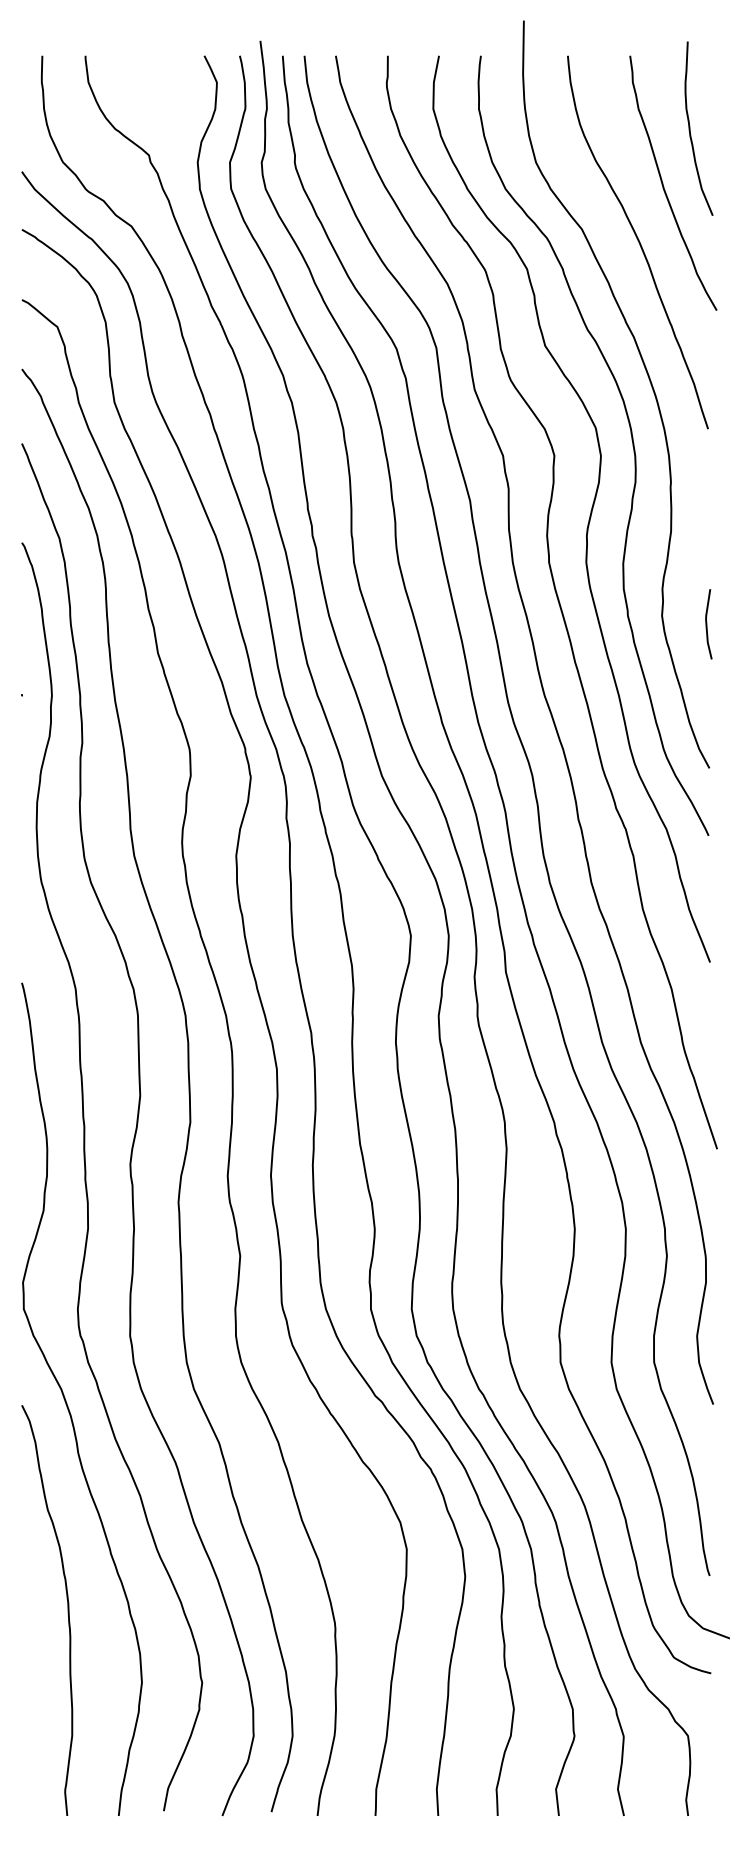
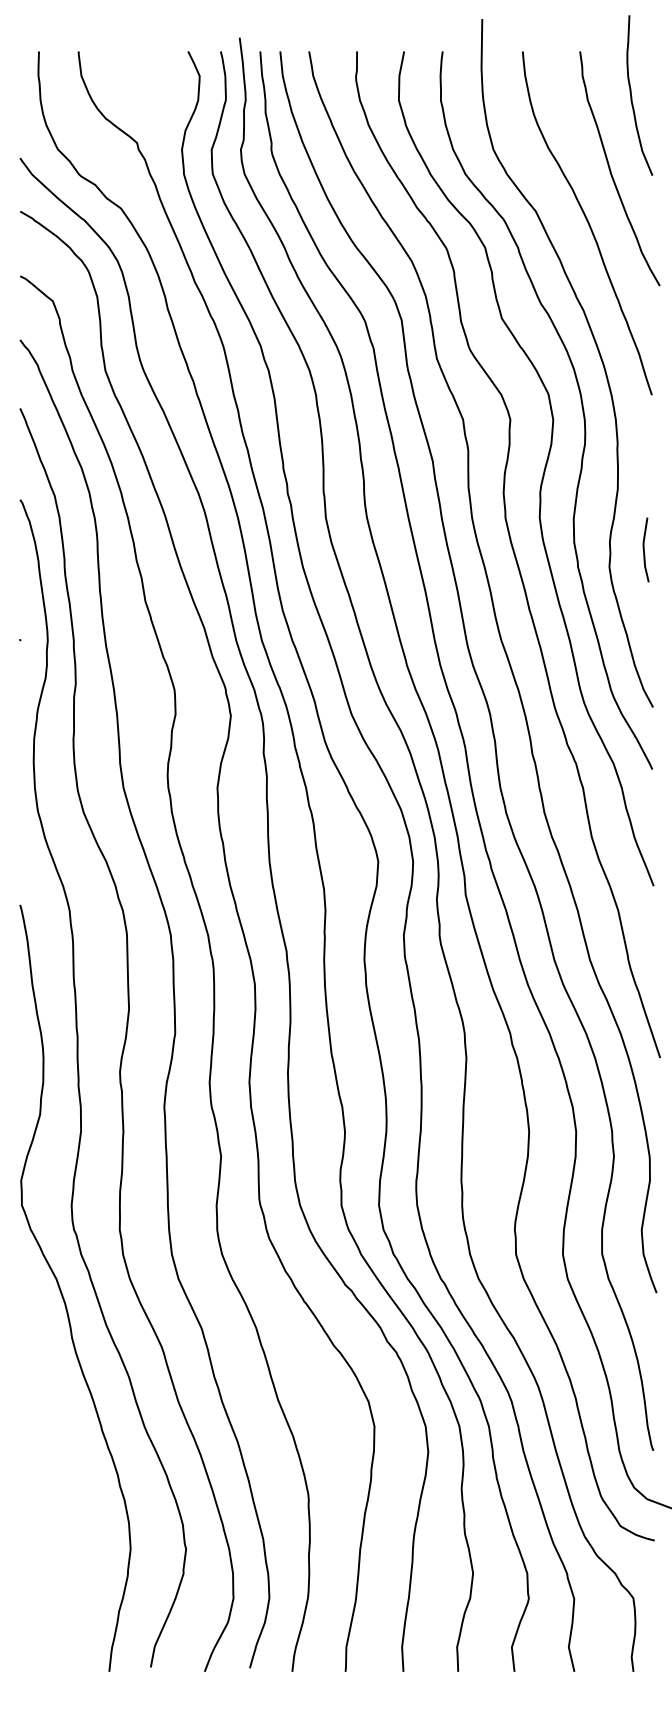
curve: (690, 128) -> (631, 95), moved
line: (707, 624) -> (644, 550), moved
curve: (67, 1610) -> (62, 1482), removed

